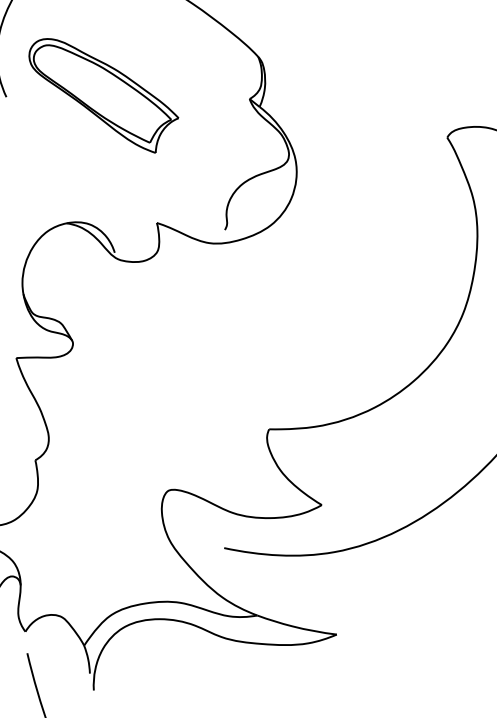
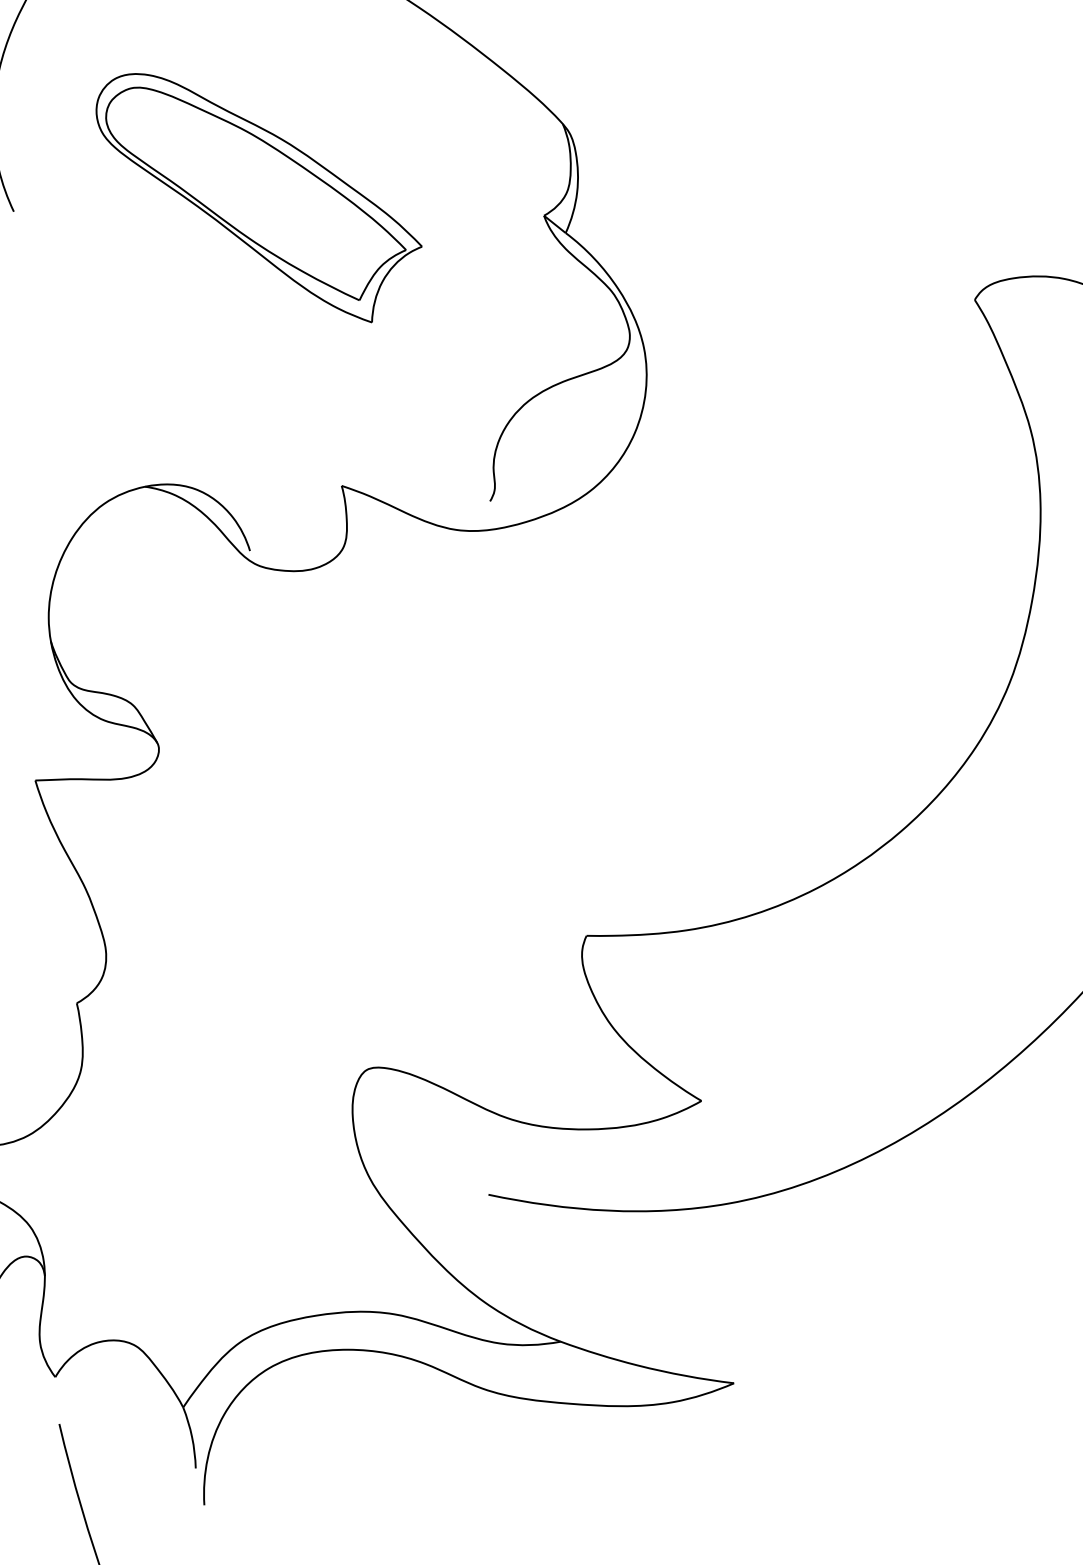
part: (103, 95) -> (258, 197), moved

